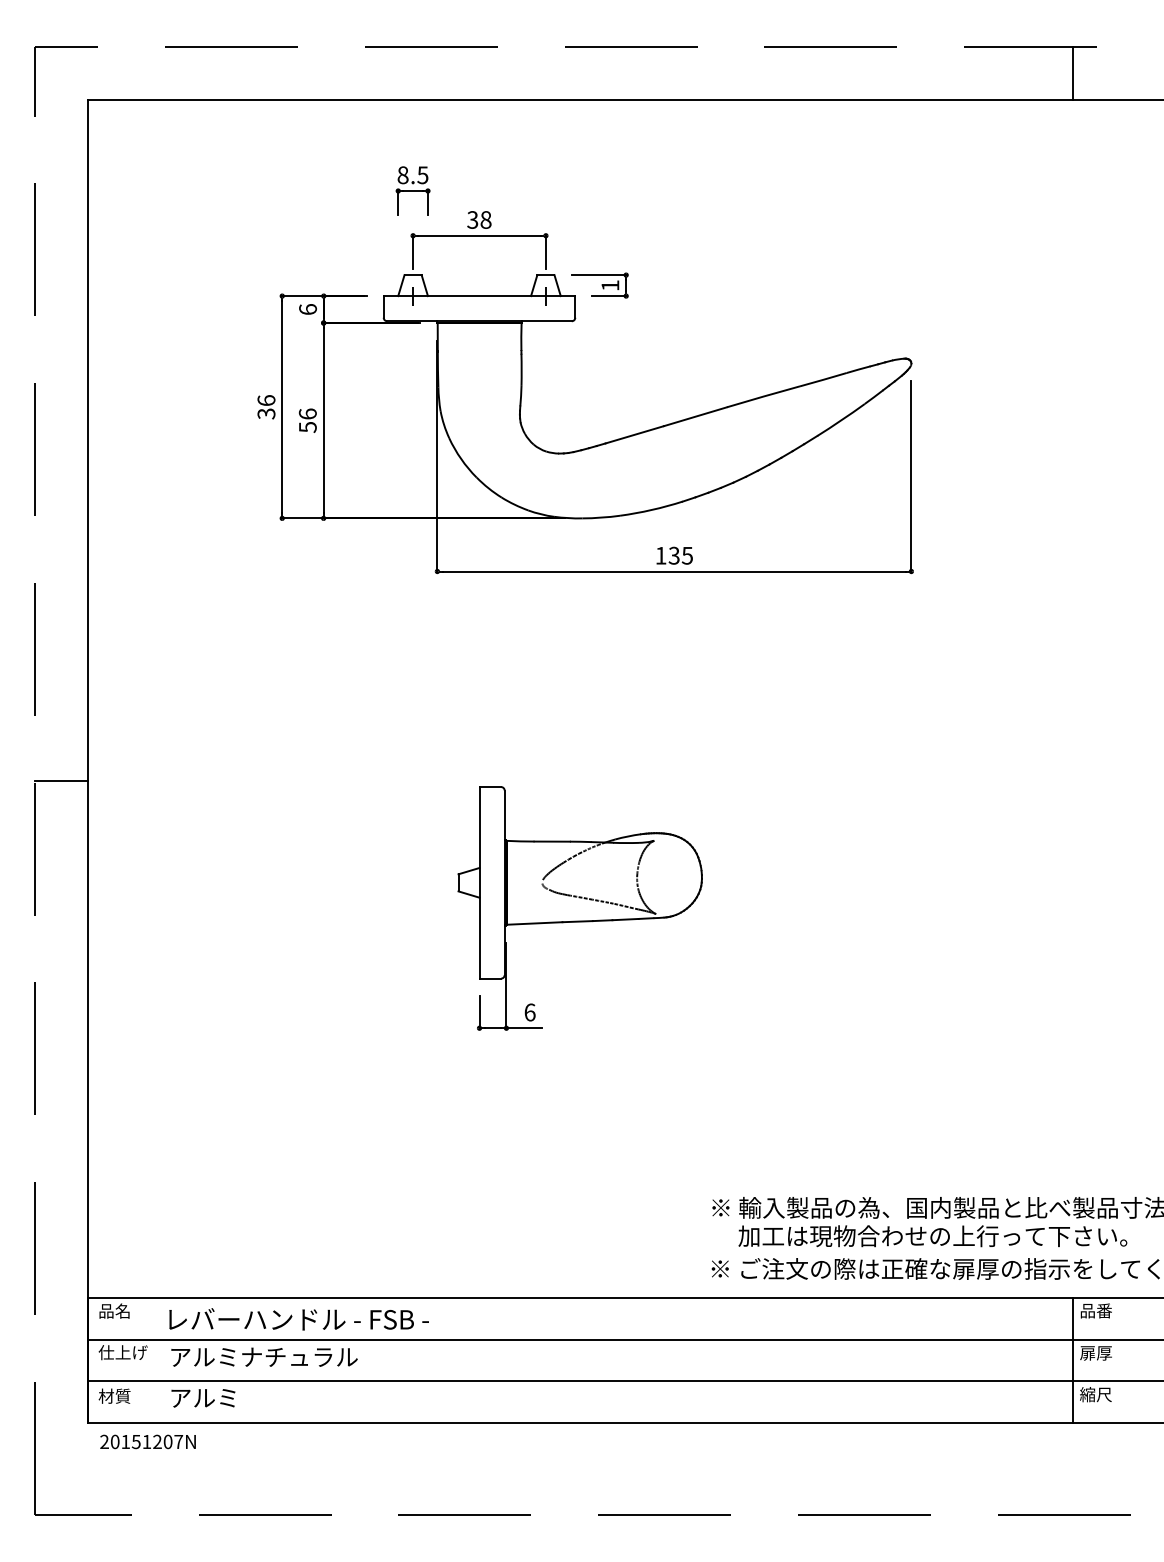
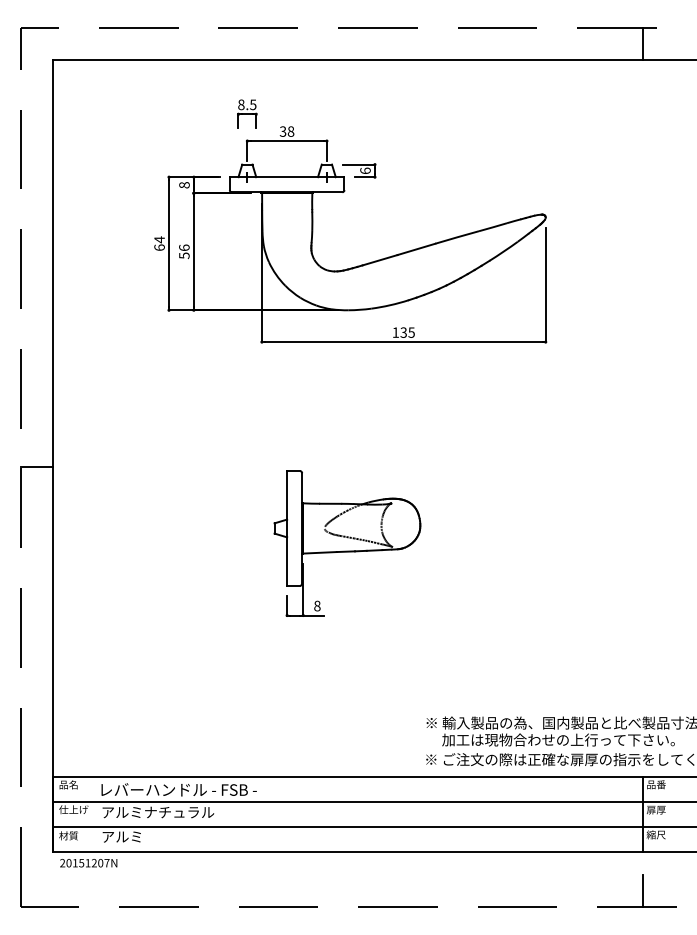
text: (610, 284) -> (365, 170), 1 -> 6
text: (308, 309) -> (184, 185), 6 -> 8
text: (266, 406) -> (159, 243), 36 -> 64
text: (530, 1011) -> (317, 605), 6 -> 8
line: (1073, 1487) -> (642, 890), added

